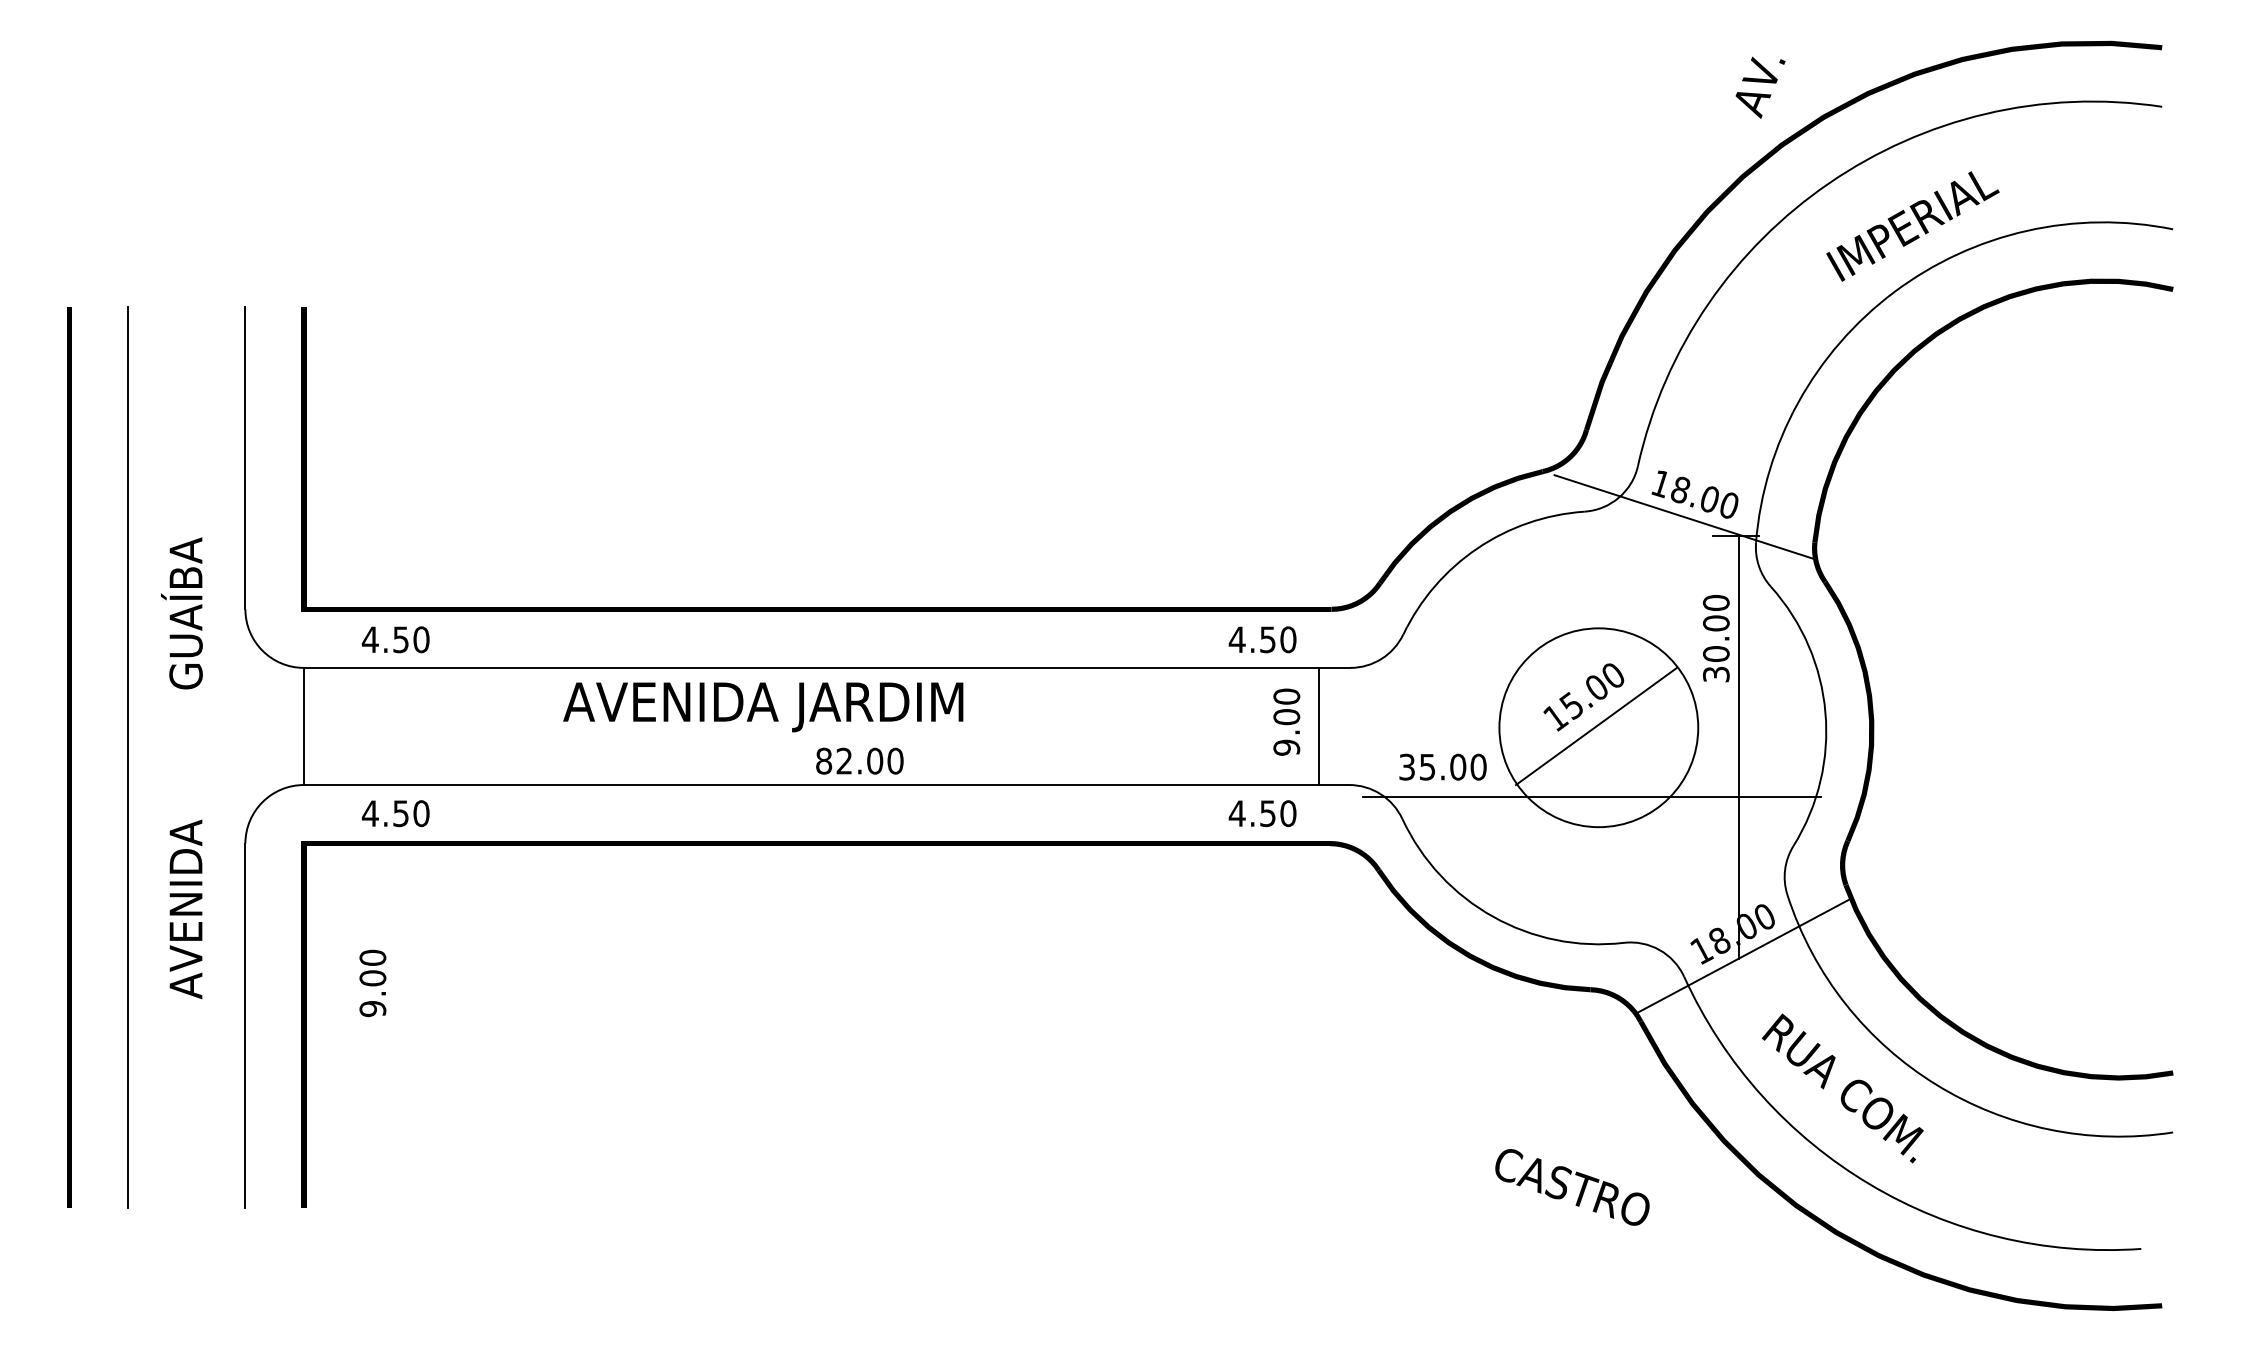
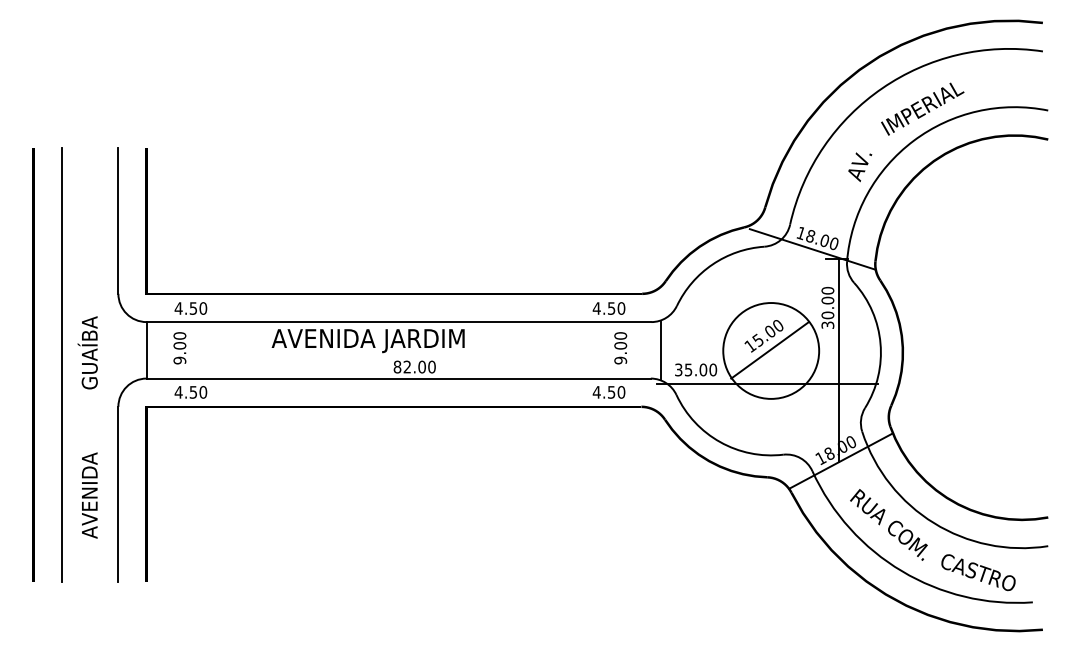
text: (1761, 88) -> (860, 167), moved
line: (1319, 726) -> (661, 350), moved
text: (181, 768) -> (87, 427), moved
text: (372, 983) -> (179, 348), moved
text: (1572, 1187) -> (978, 572), moved

